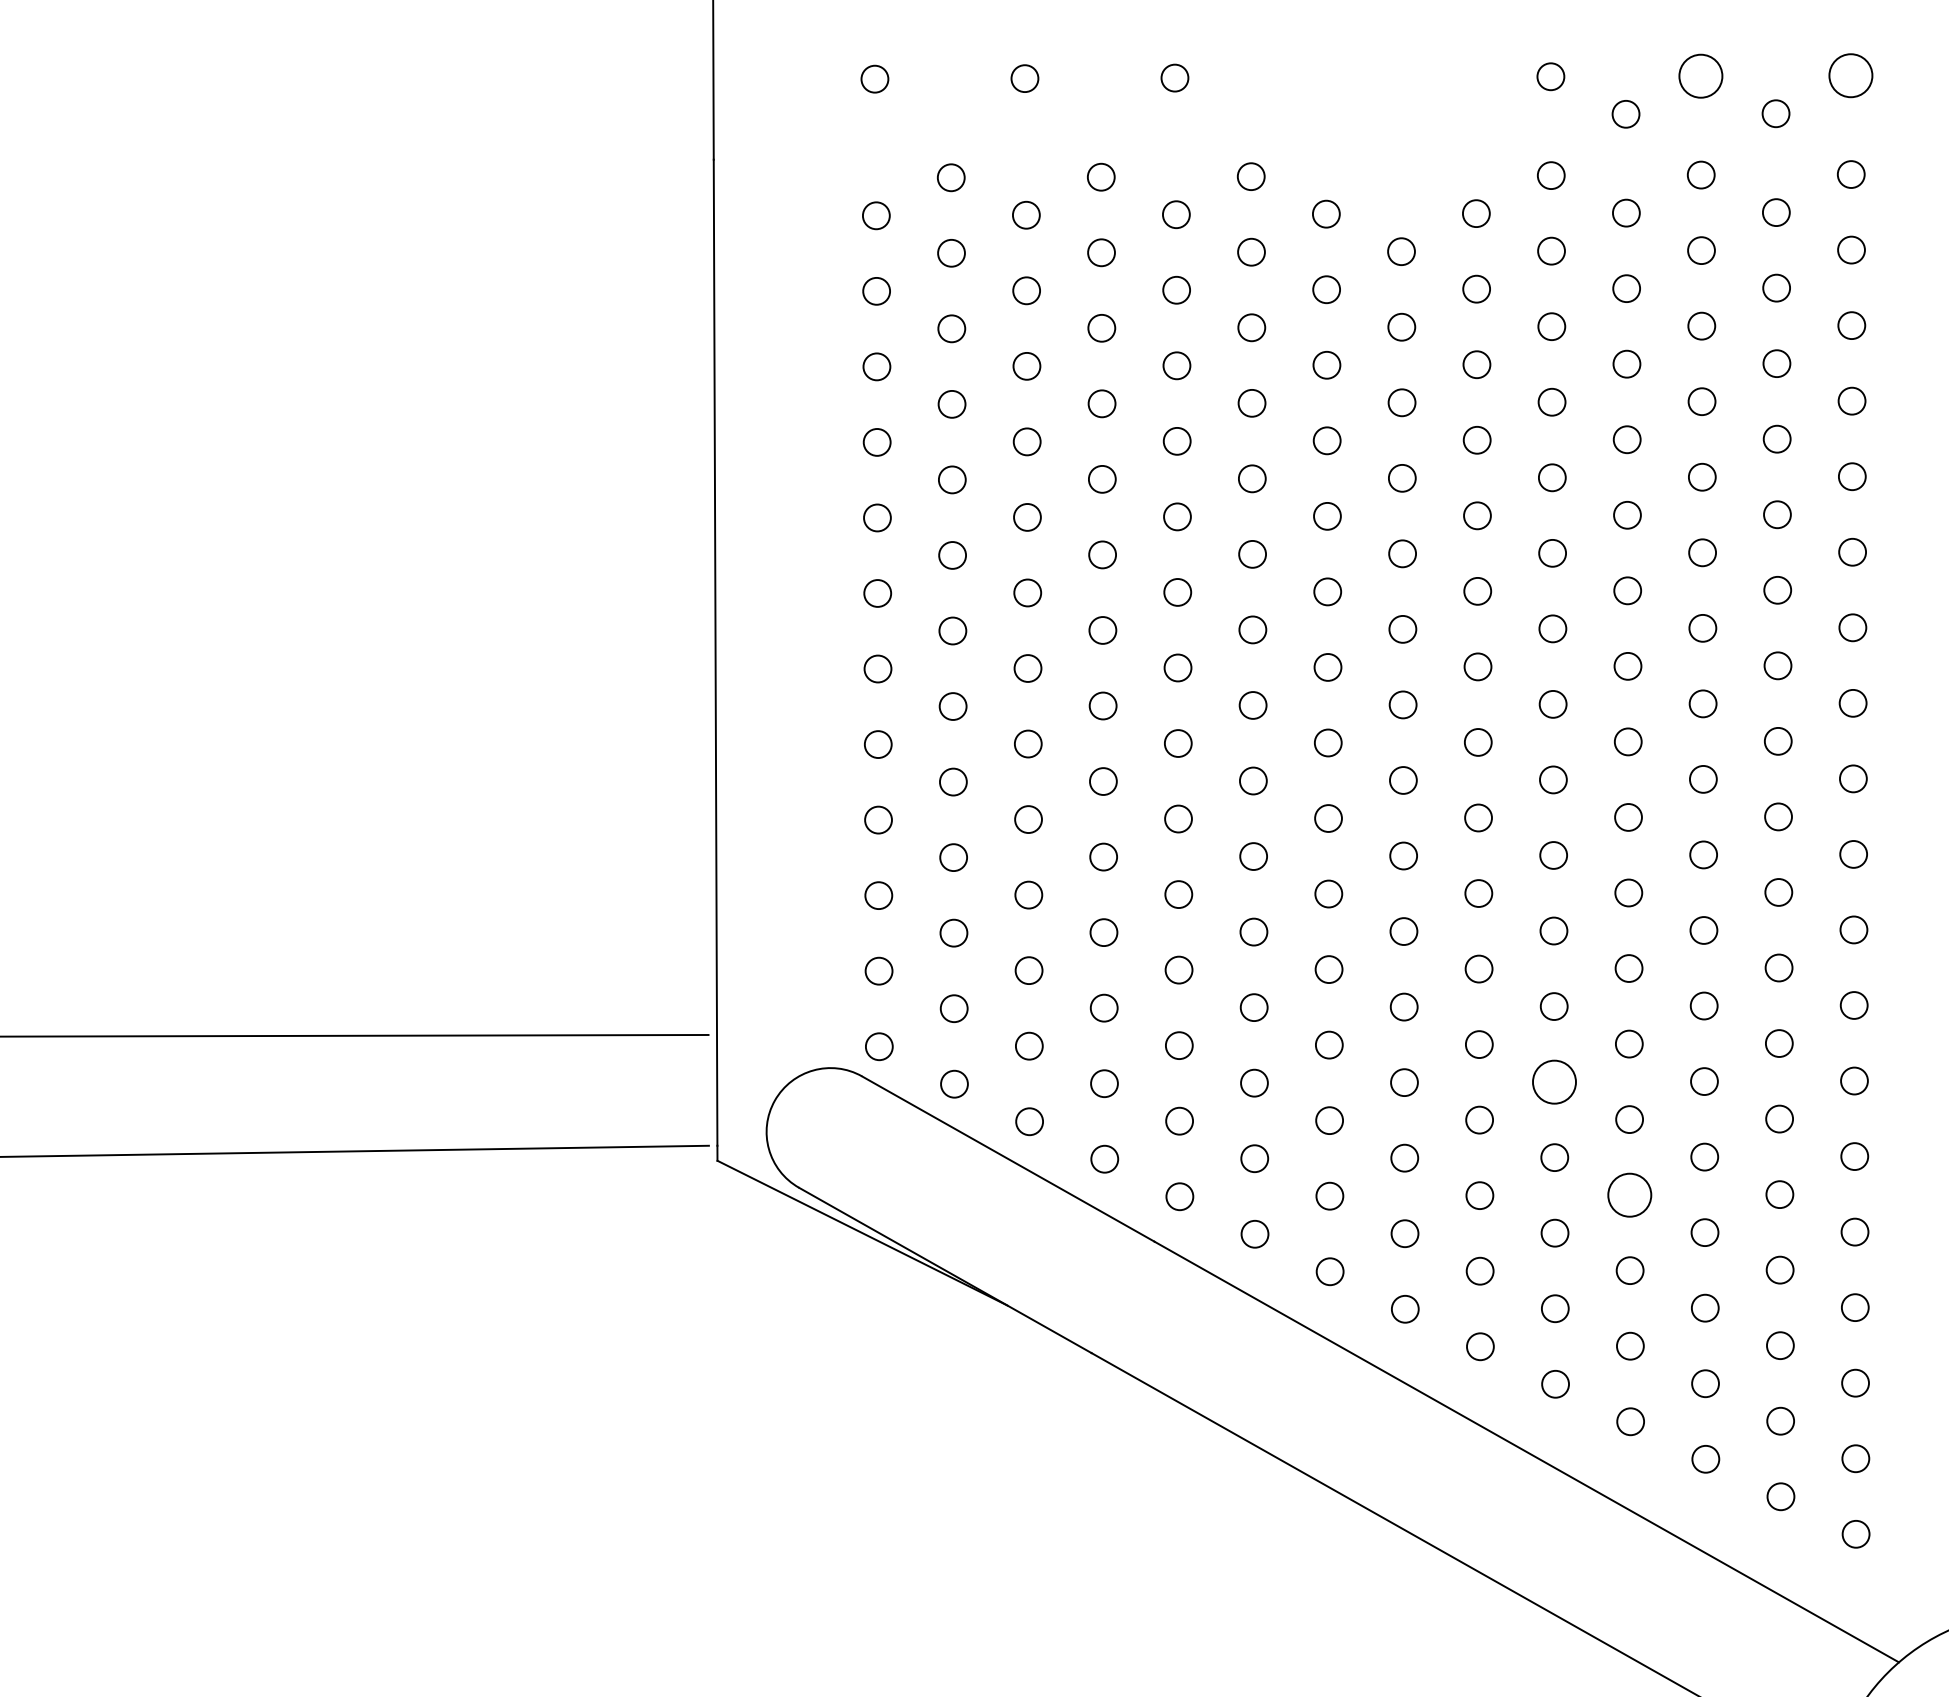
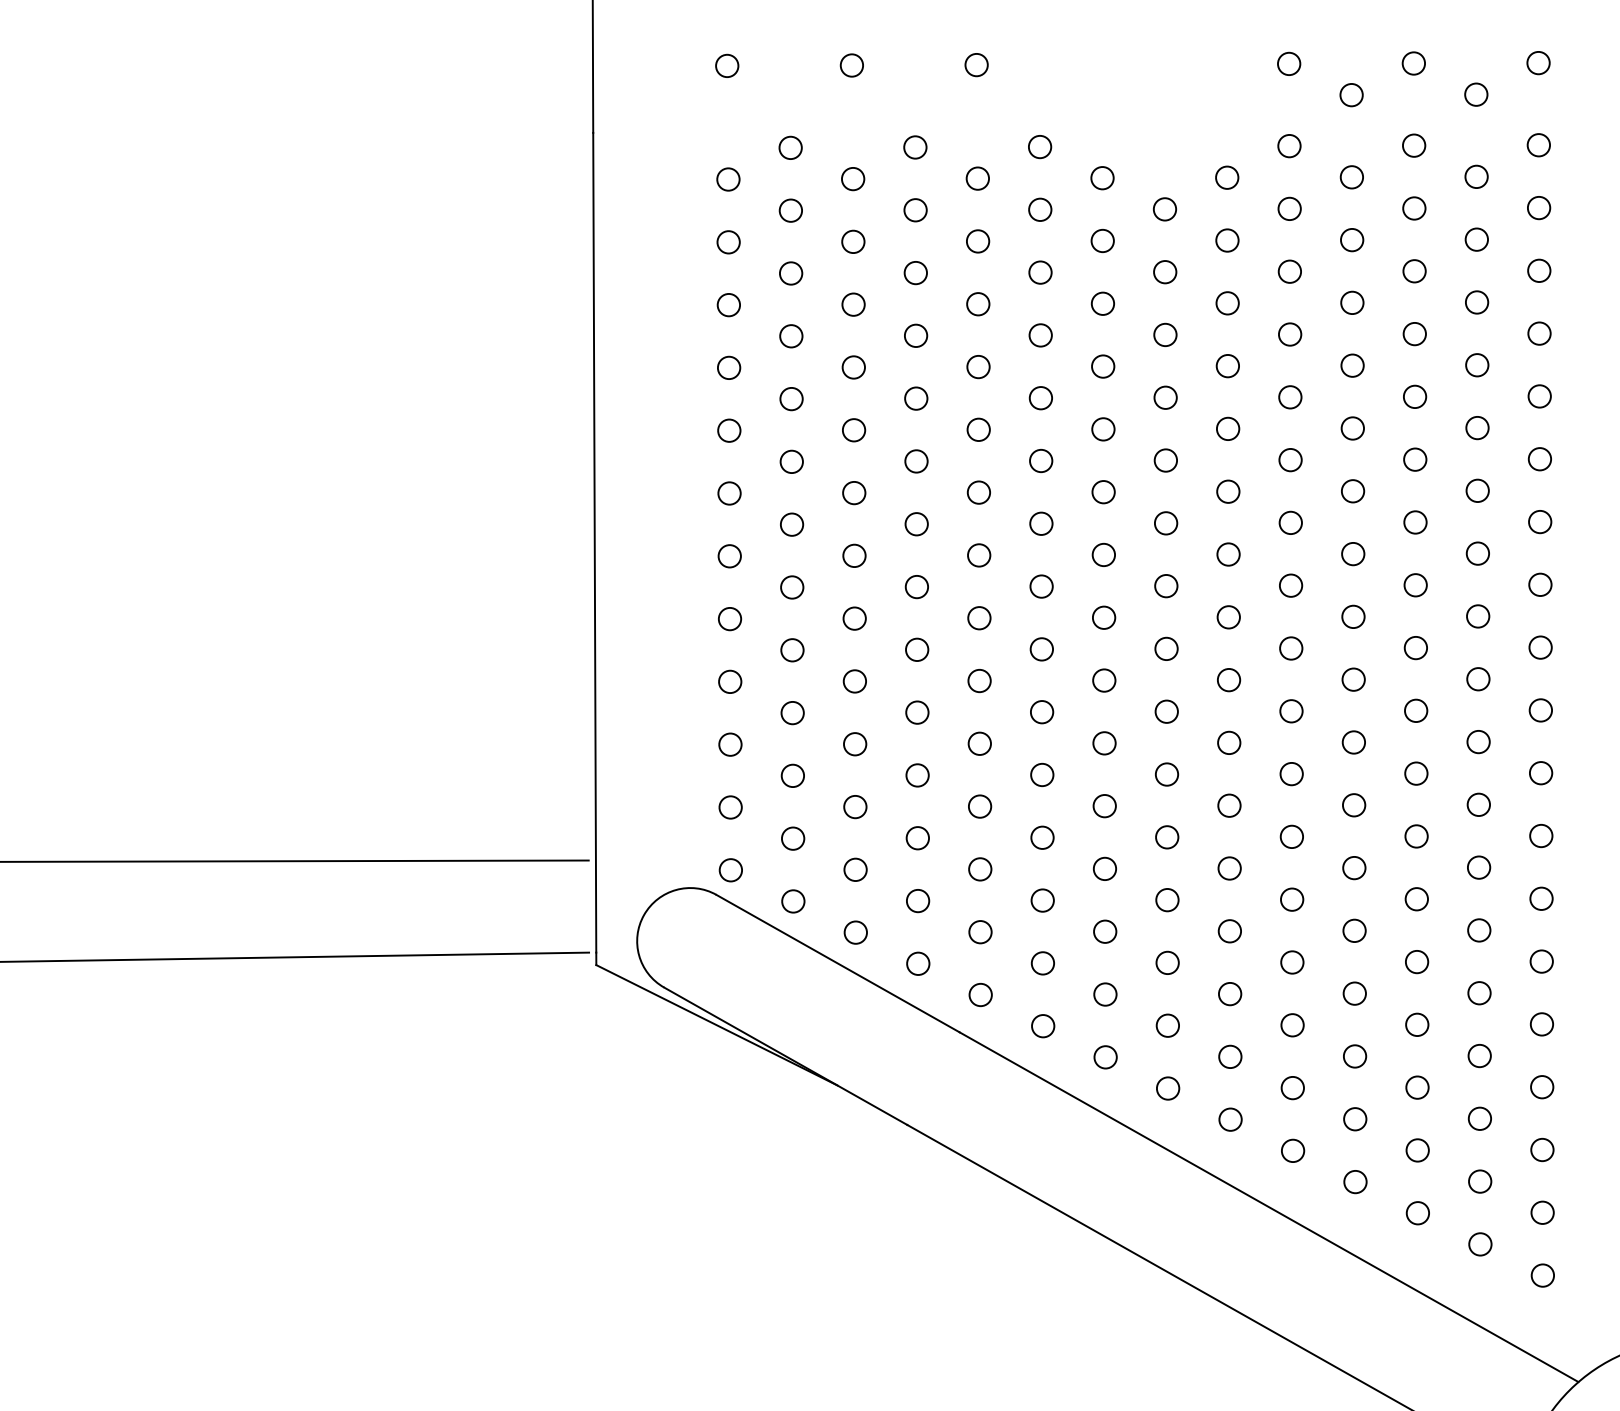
circle: (1700, 75) -> (1413, 62), size x0.62
circle: (1850, 75) -> (1538, 62), size x0.62
circle: (1554, 1081) -> (1292, 899), size x0.62
circle: (1629, 1194) -> (1354, 993), size x0.62

